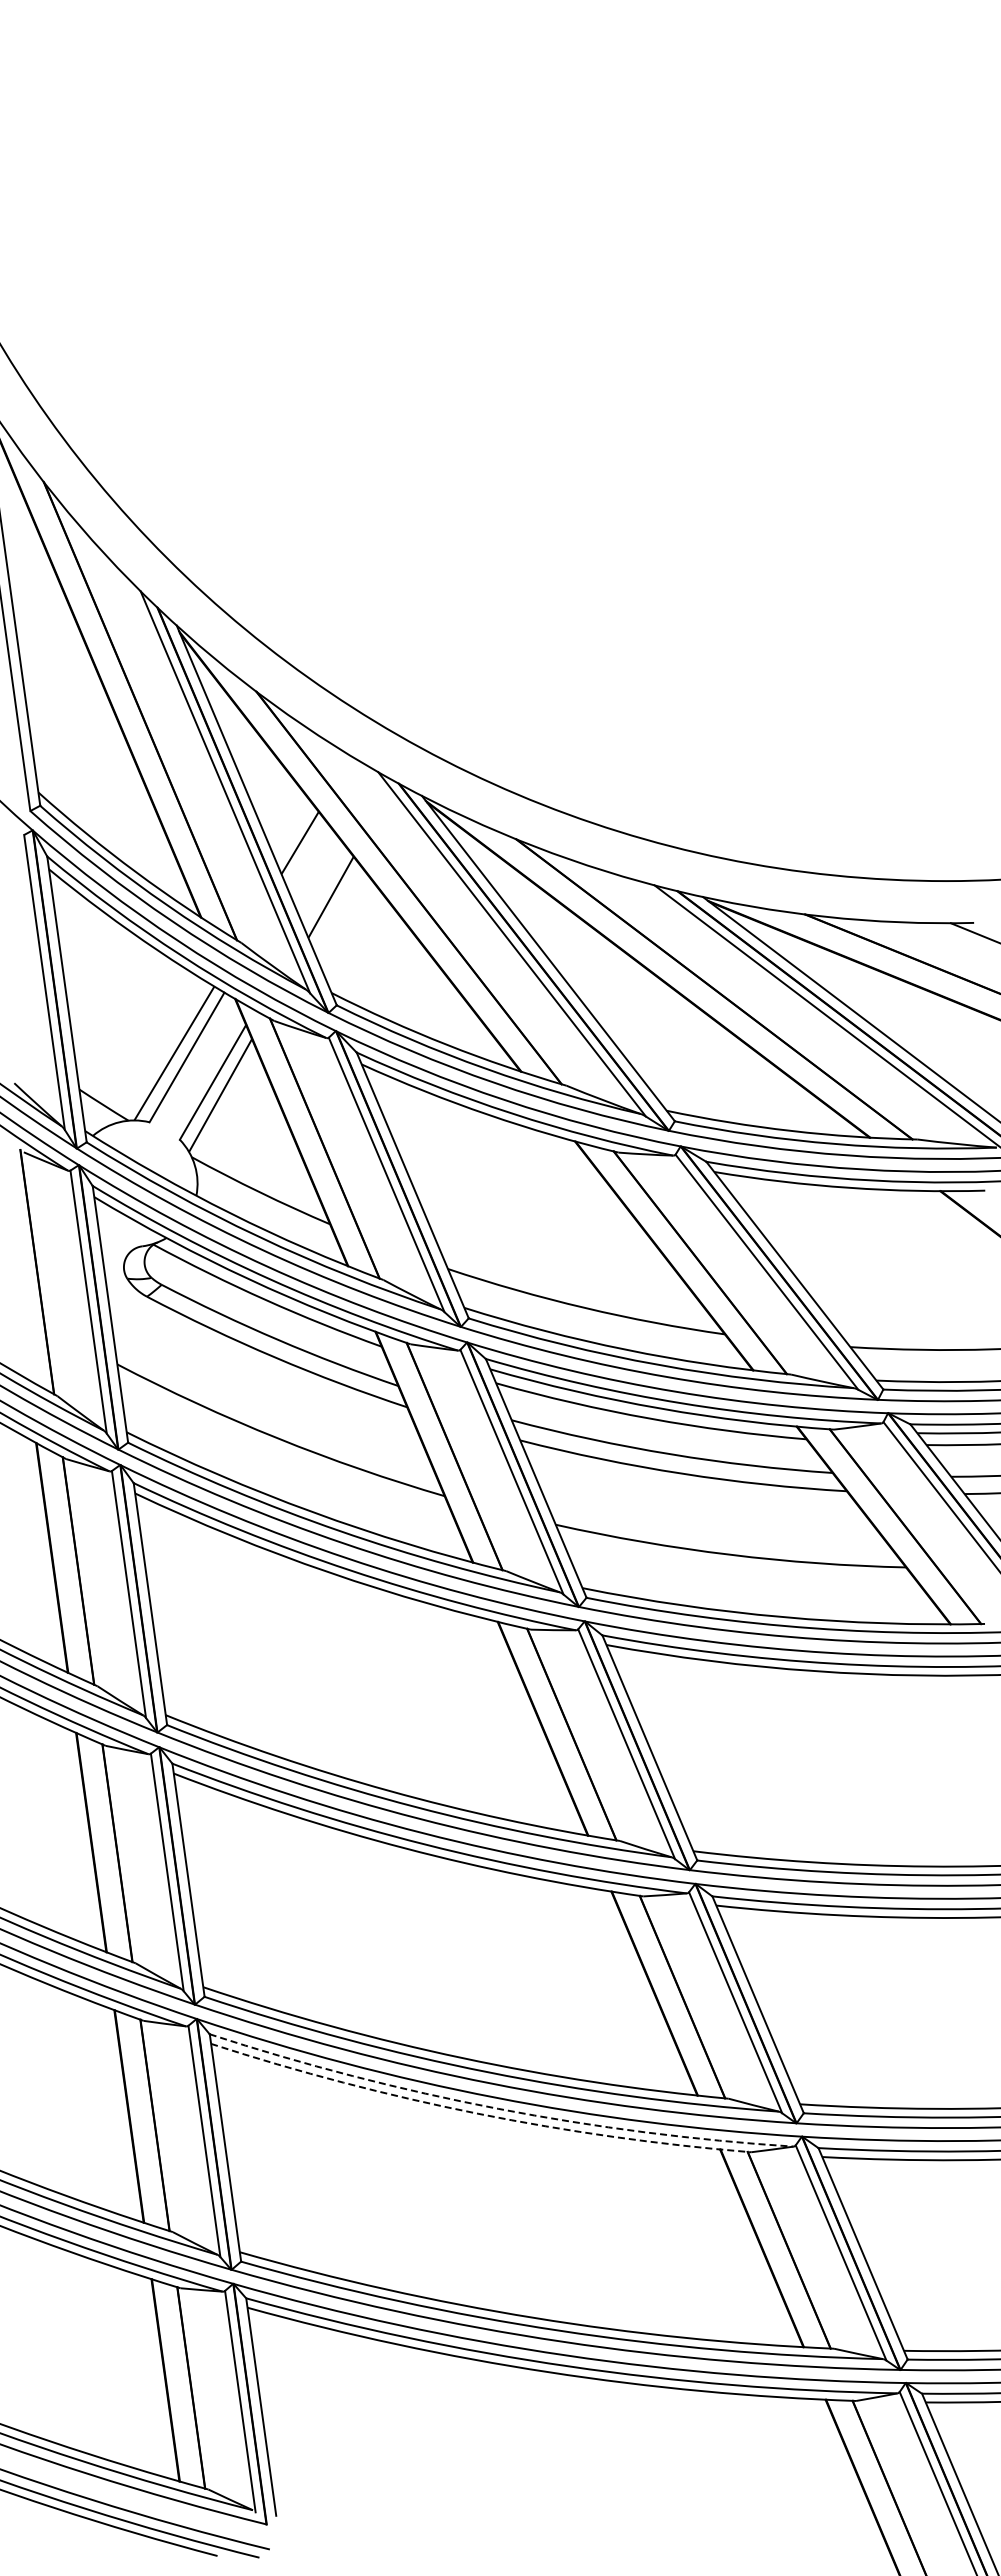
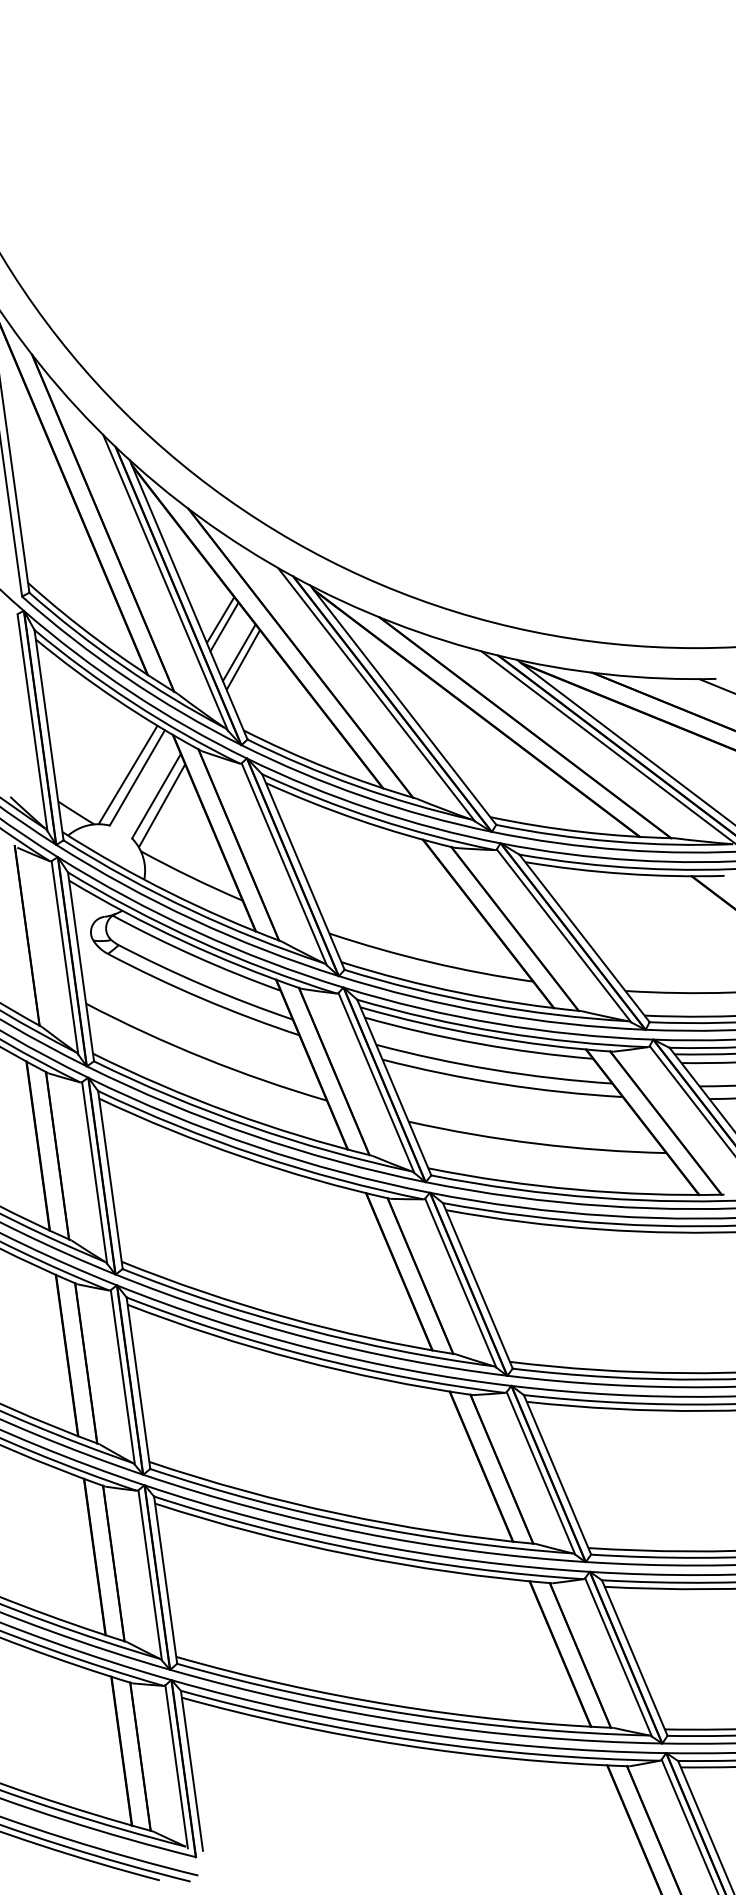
line: (305, 852) -> (224, 627), added
line: (325, 887) -> (239, 652), added
arc: (498, 2108) -> (366, 1551), dashed -> solid
arc: (478, 2113) -> (351, 1554), dashed -> solid

